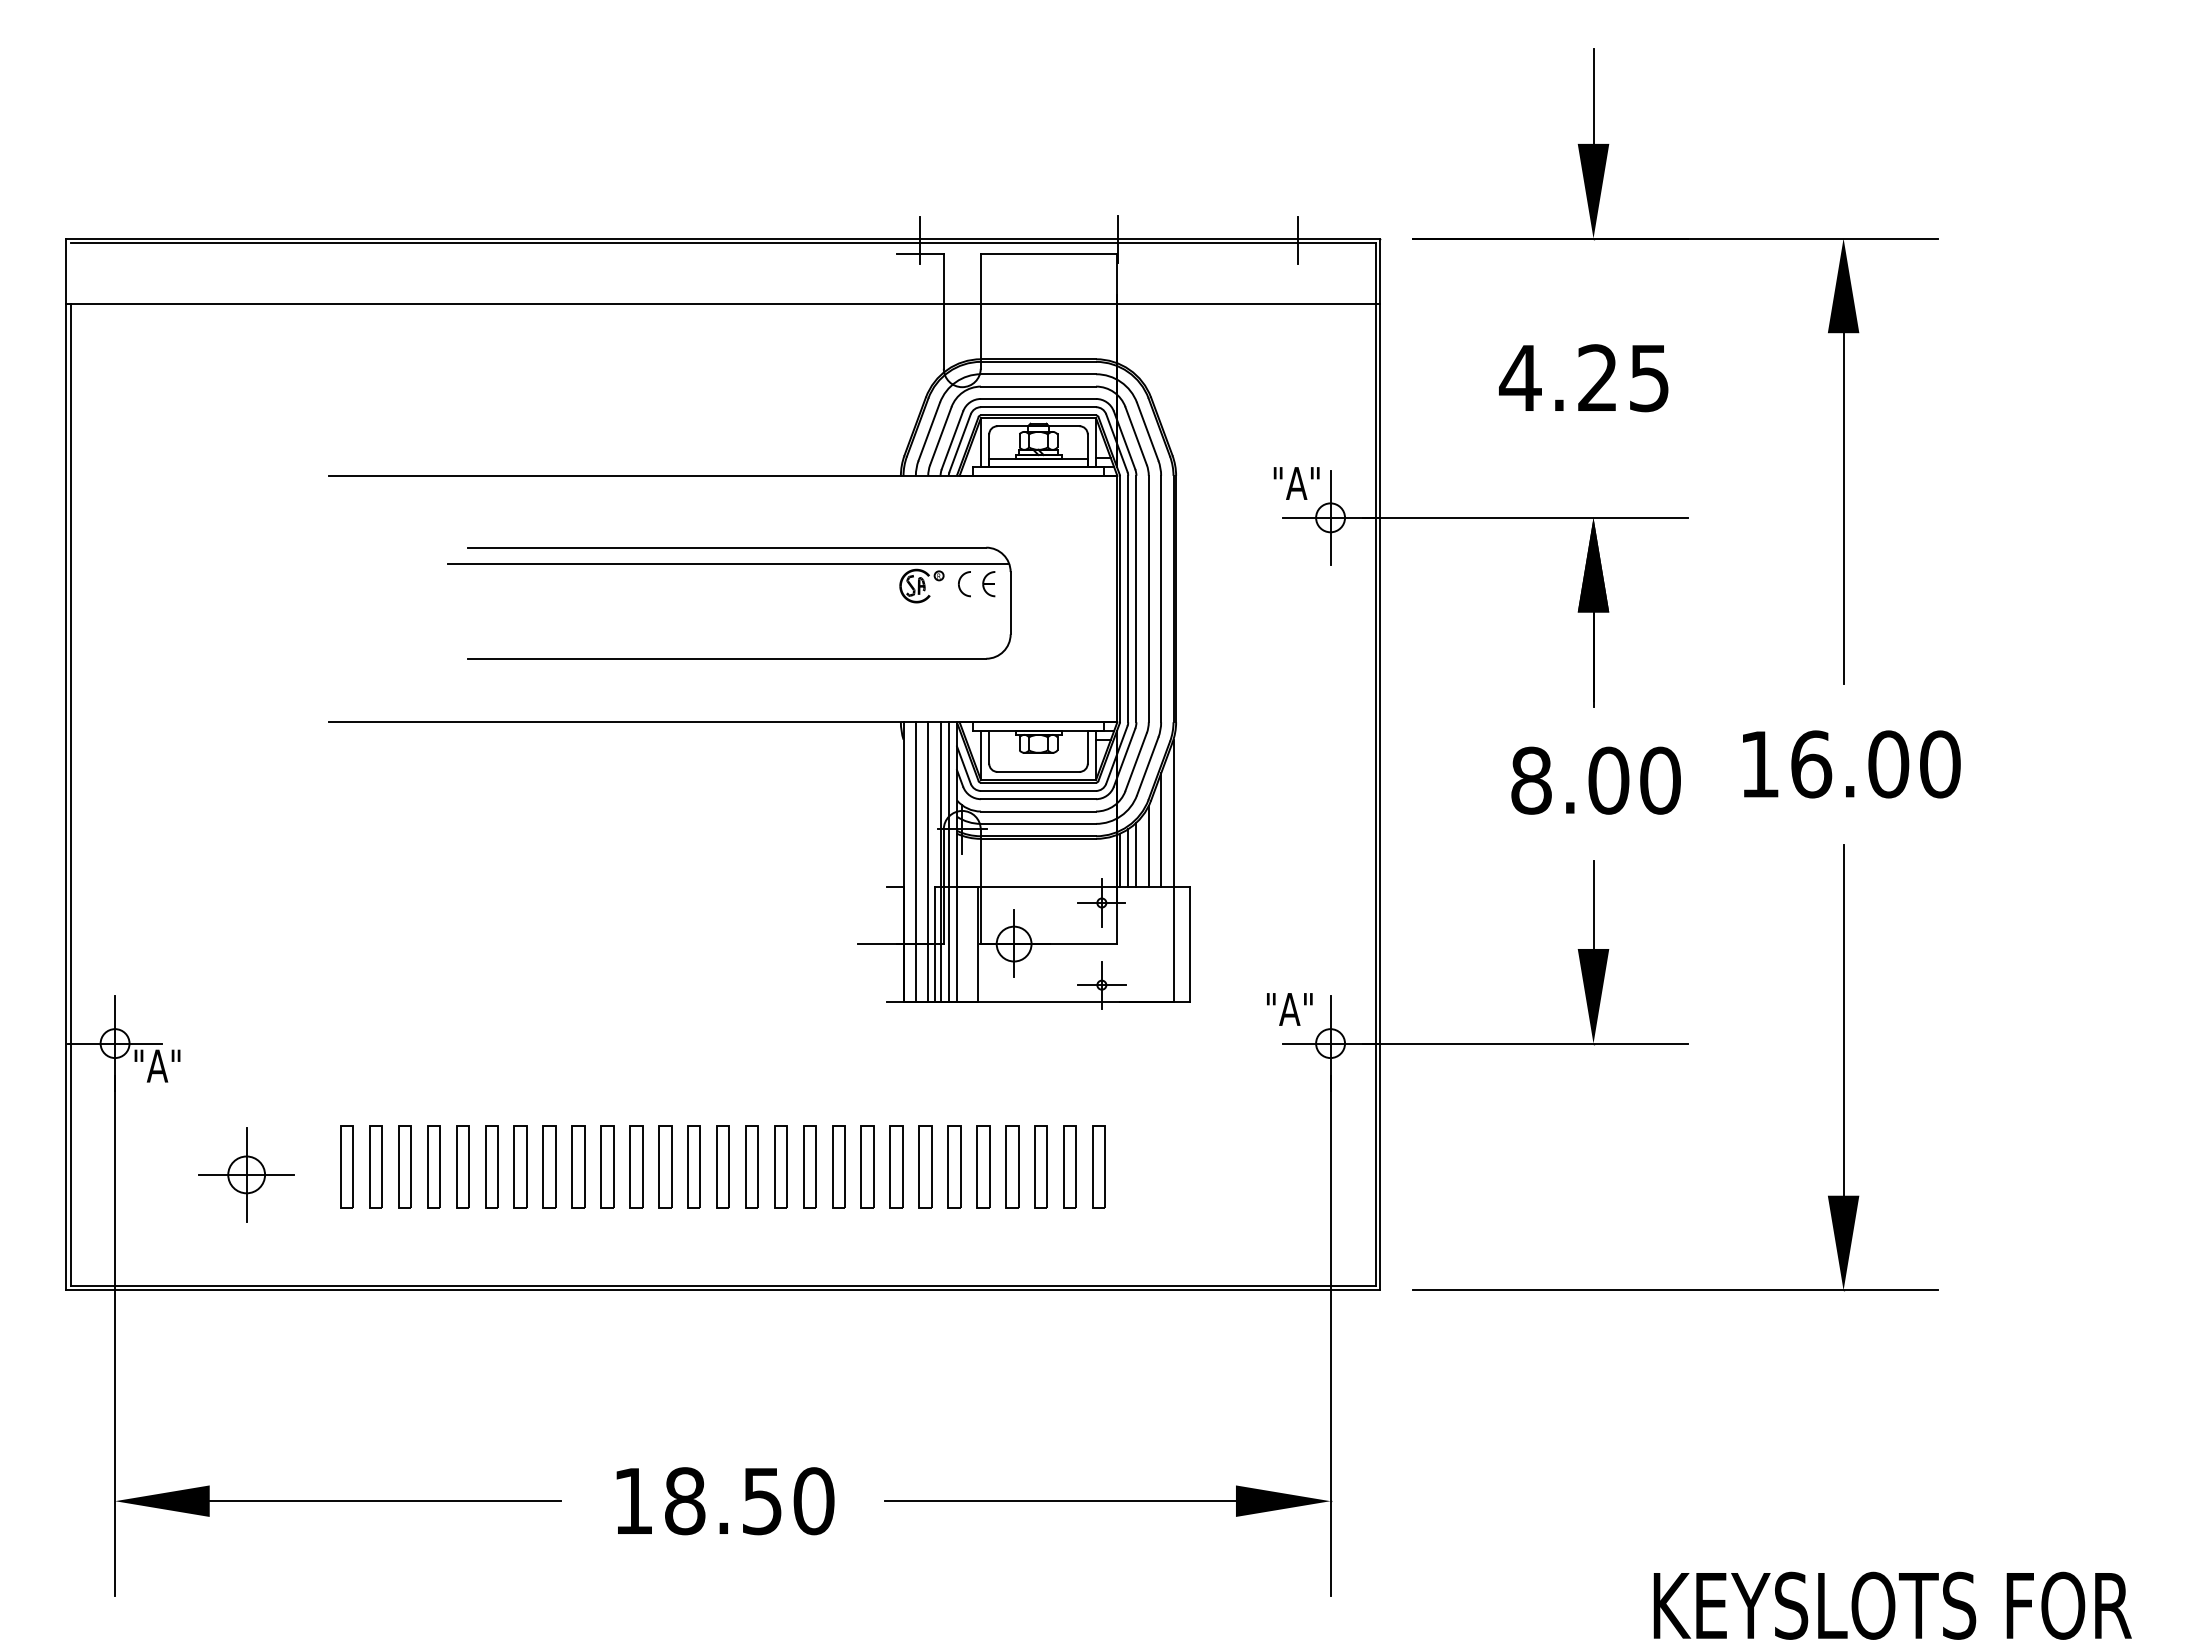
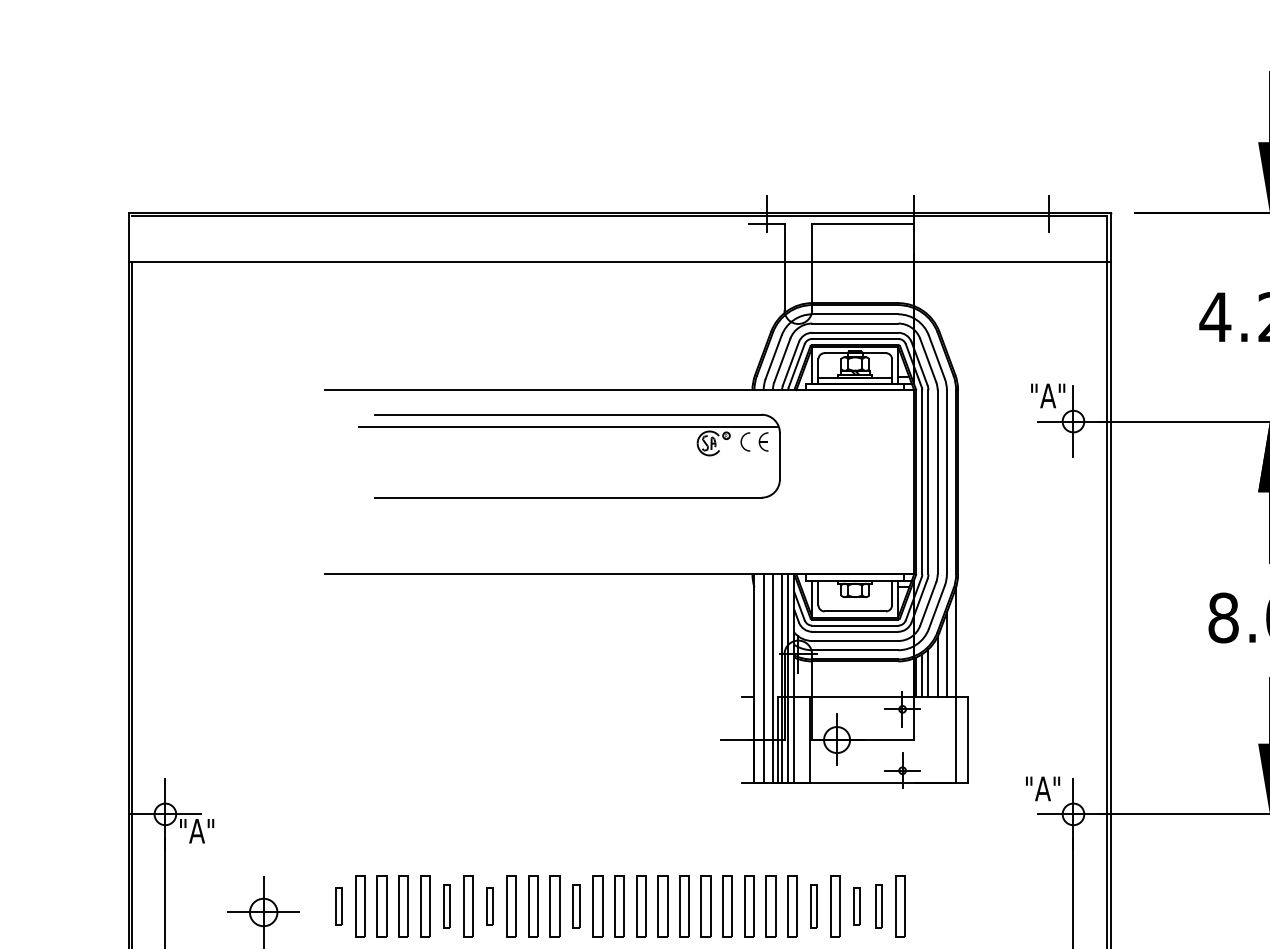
part: (729, 564) -> (569, 427), moved
part: (346, 1166) -> (338, 906), size x0.6
part: (491, 1166) -> (446, 906), size x0.7
part: (549, 1166) -> (489, 906), size x0.6
part: (665, 1166) -> (576, 906), size x0.7
part: (983, 1166) -> (814, 906), size x0.7
part: (1040, 1166) -> (856, 906), size x0.6
part: (1069, 1166) -> (878, 906), size x0.7

